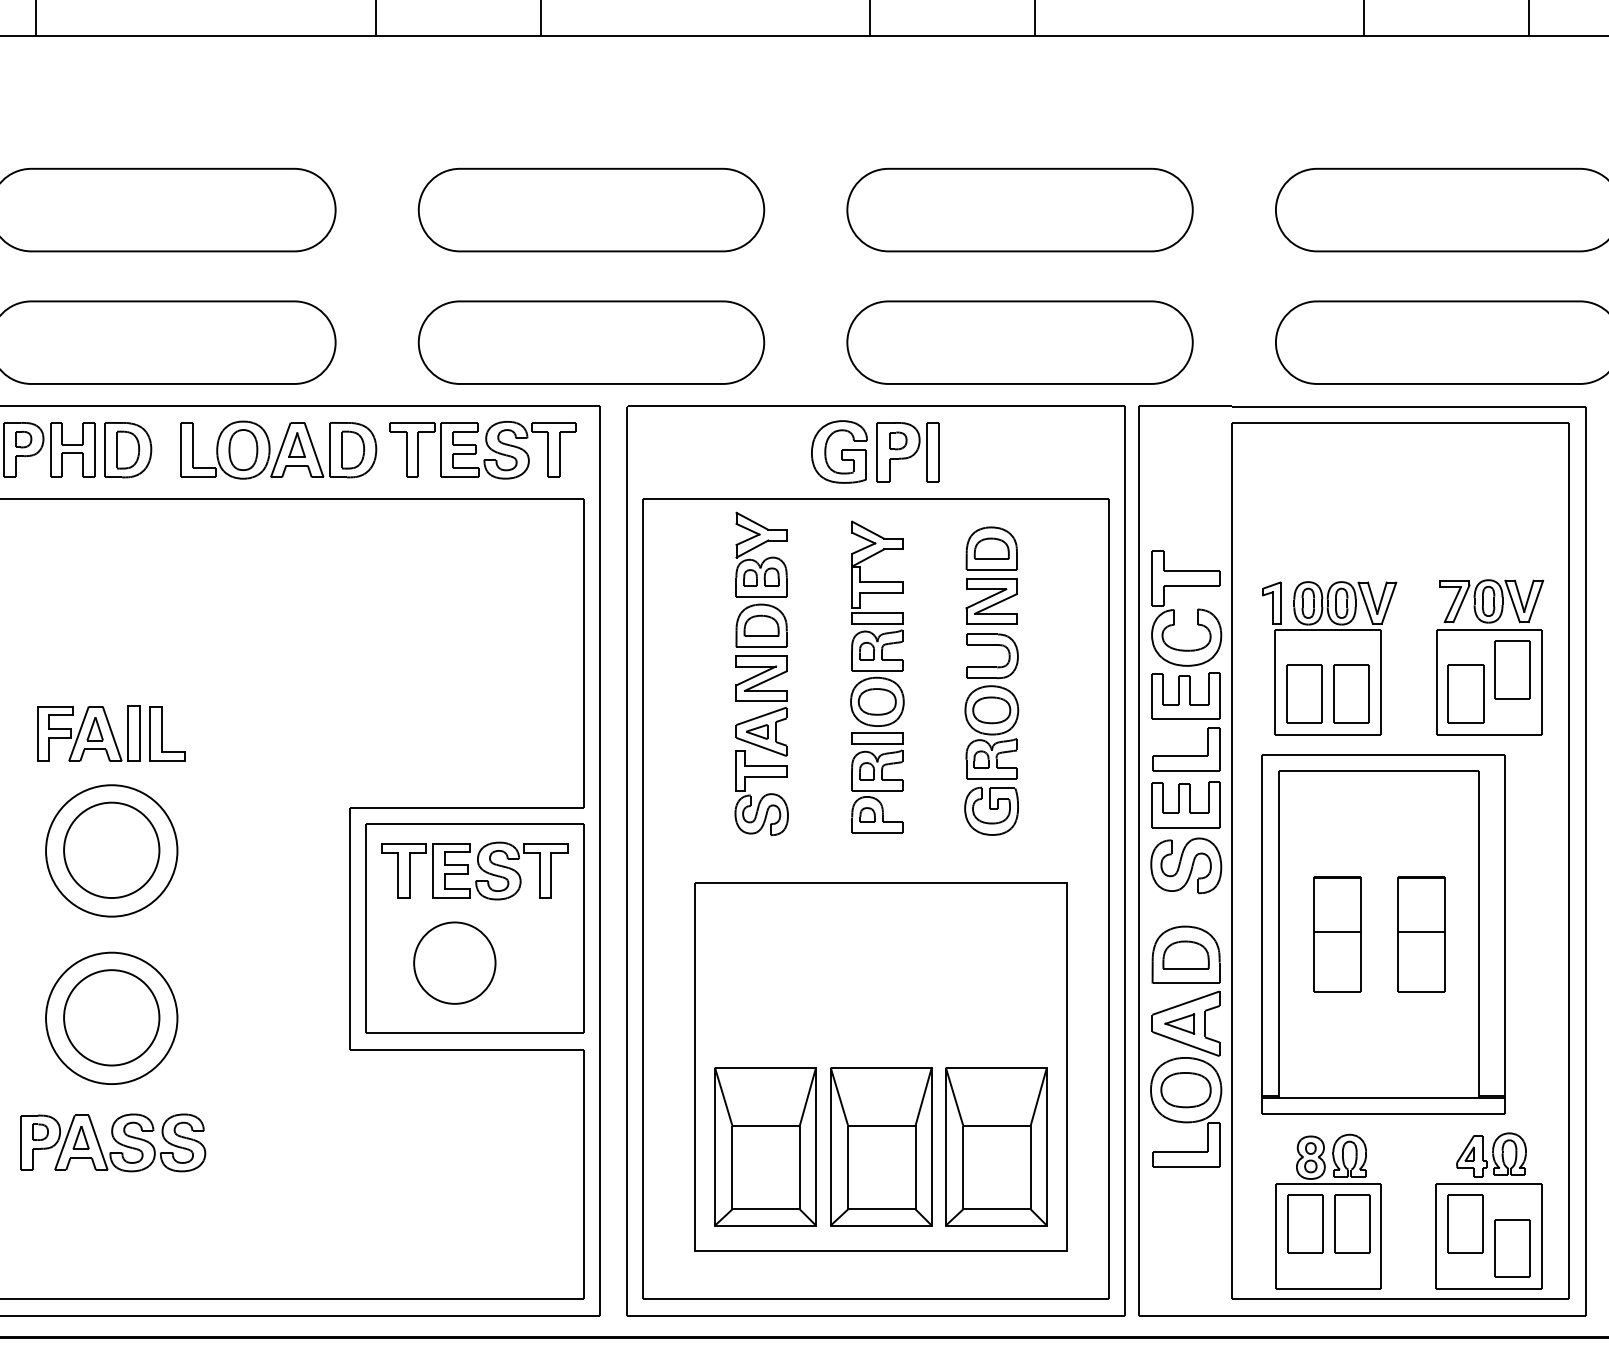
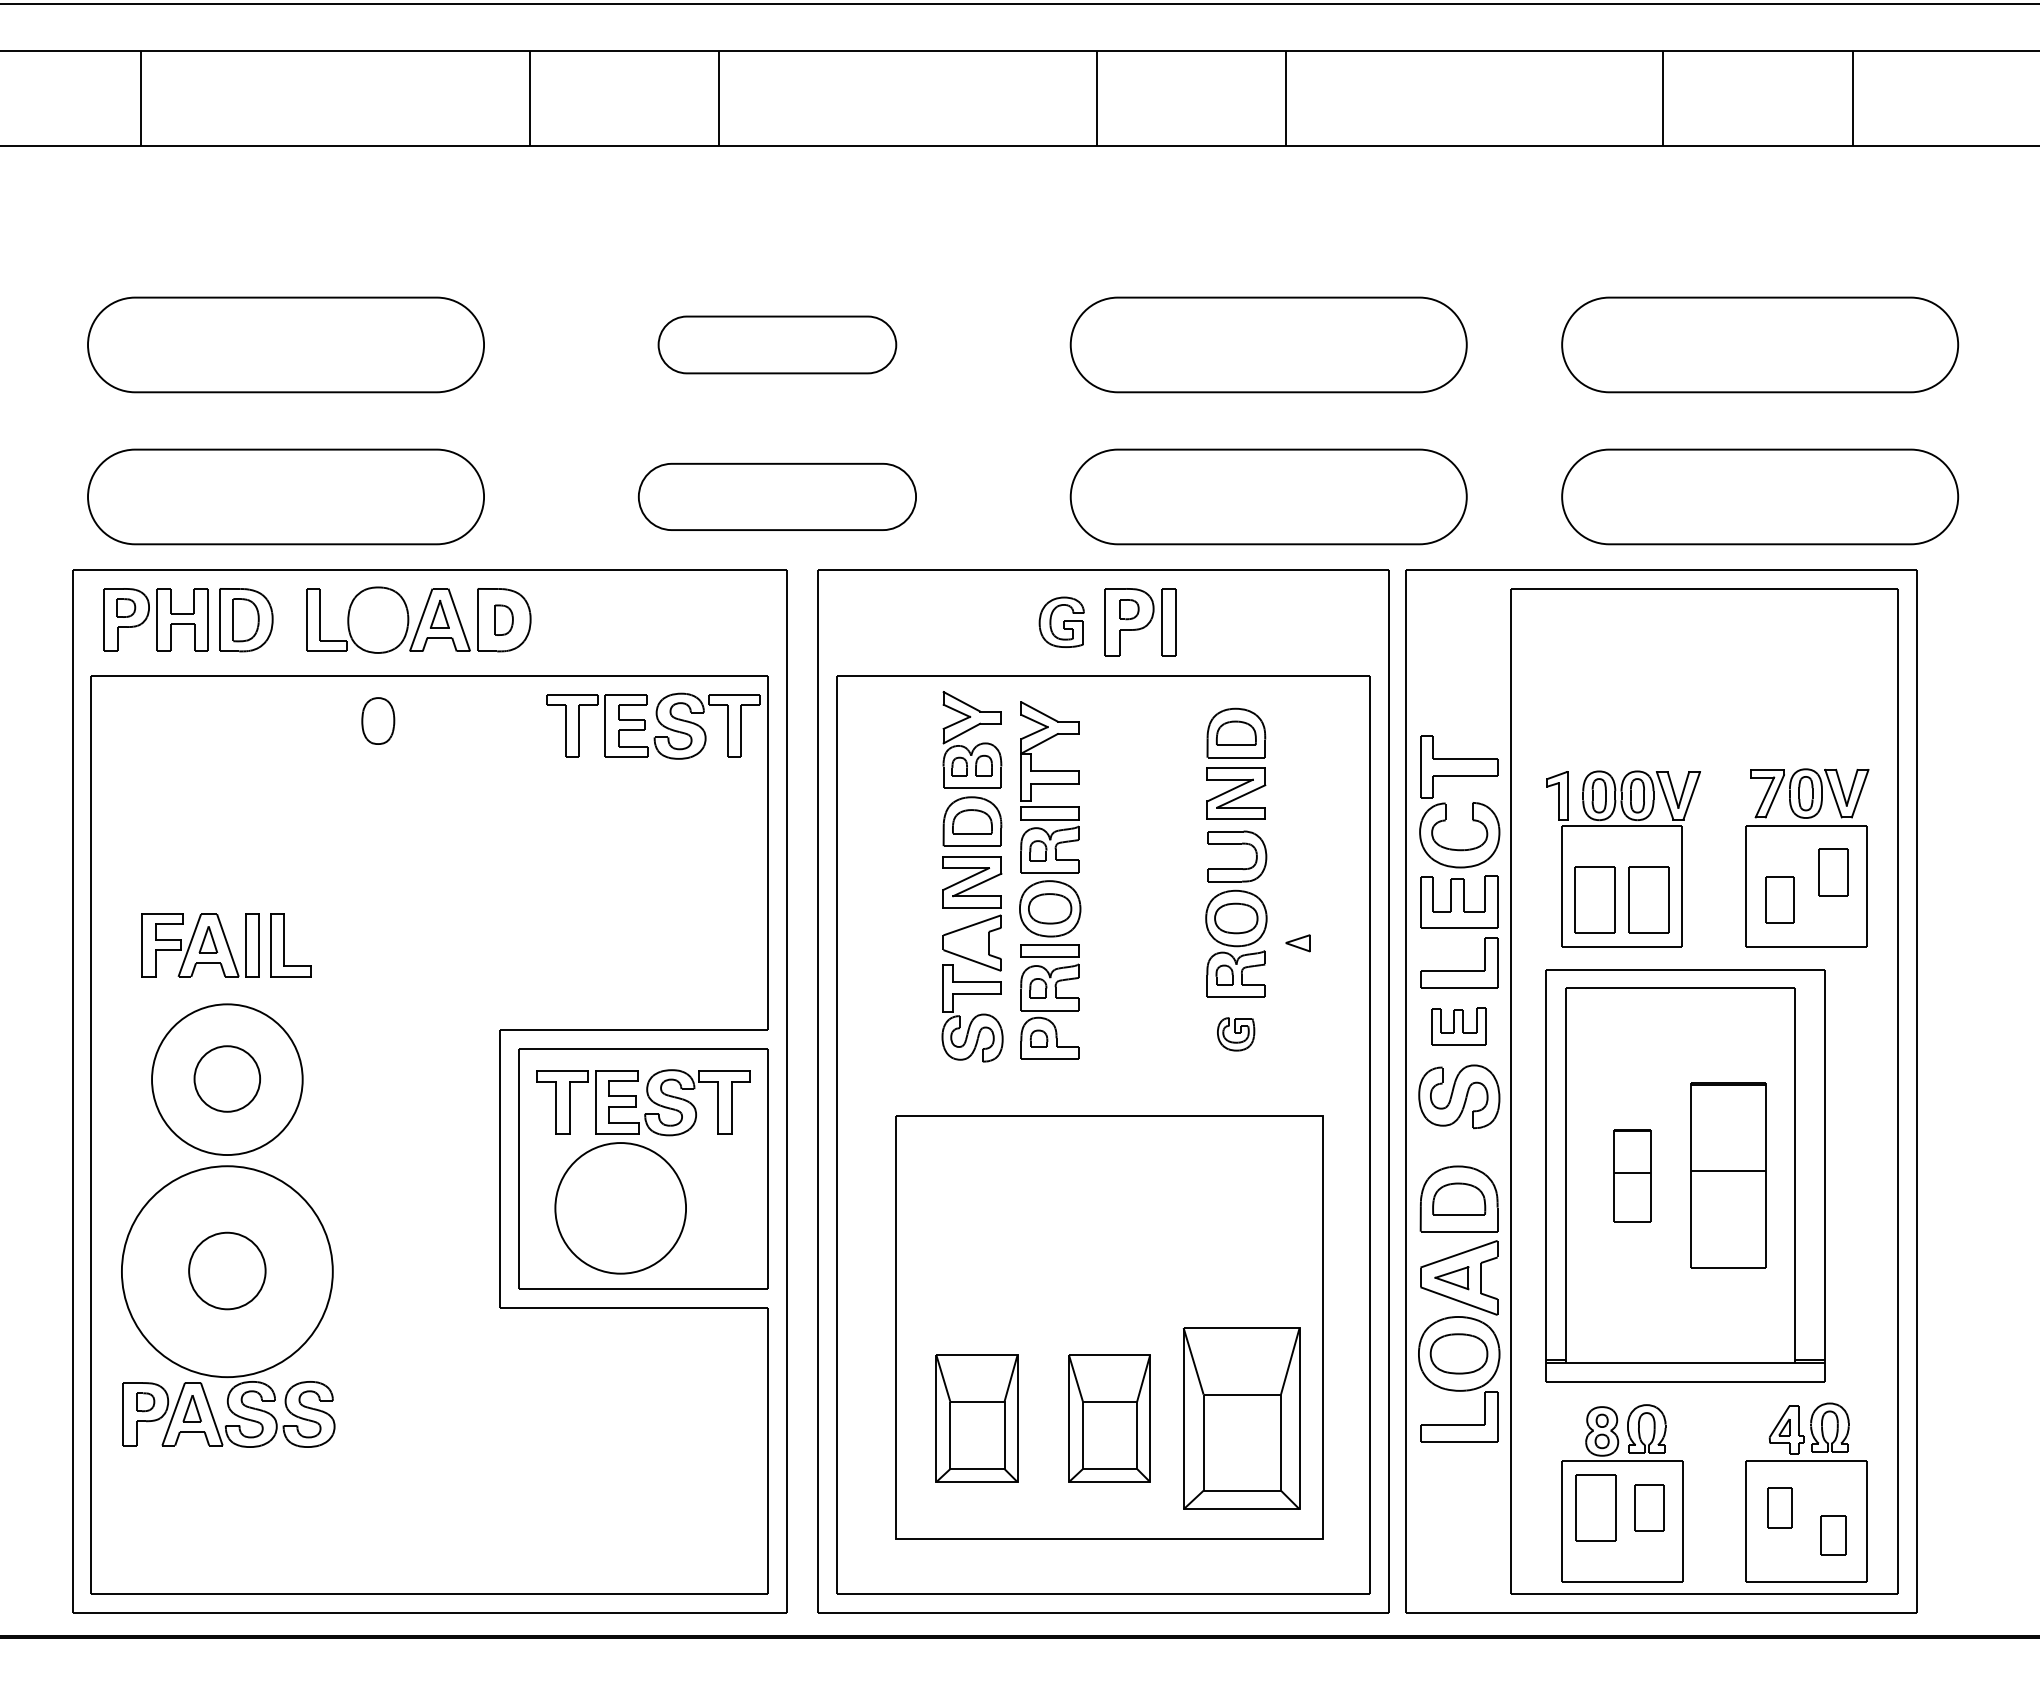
part: (591, 209) -> (777, 344), size x0.6
part: (591, 342) -> (777, 496), size x0.7
part: (243, 449) -> (378, 720), moved
part: (483, 449) -> (653, 725), moved
part: (352, 450) -> (503, 620), size x0.7
part: (839, 452) -> (1061, 622), size x0.7
part: (1512, 670) -> (1833, 872), size x0.7
part: (877, 677) -> (1050, 880), moved
part: (1465, 693) -> (1779, 899), size x0.7
part: (756, 732) -> (1297, 943), moved
part: (1186, 804) -> (1459, 1026), size x0.7
part: (991, 811) -> (1235, 1034), size x0.6
circle: (111, 849) -> (227, 1078), size x0.6
part: (1337, 934) -> (1632, 1175), size x0.7
part: (1421, 934) -> (1728, 1175), size x1.4
circle: (454, 963) -> (620, 1208), size x1.4
circle: (111, 1017) -> (227, 1270), size x0.7
circle: (111, 1018) -> (227, 1271), size x1.4
part: (765, 1146) -> (976, 1418), size x0.7
part: (881, 1146) -> (1109, 1418), size x0.7
part: (1352, 1224) -> (1649, 1507), size x0.7
part: (1465, 1224) -> (1779, 1507), size x0.6
part: (1512, 1248) -> (1833, 1535), size x0.6

